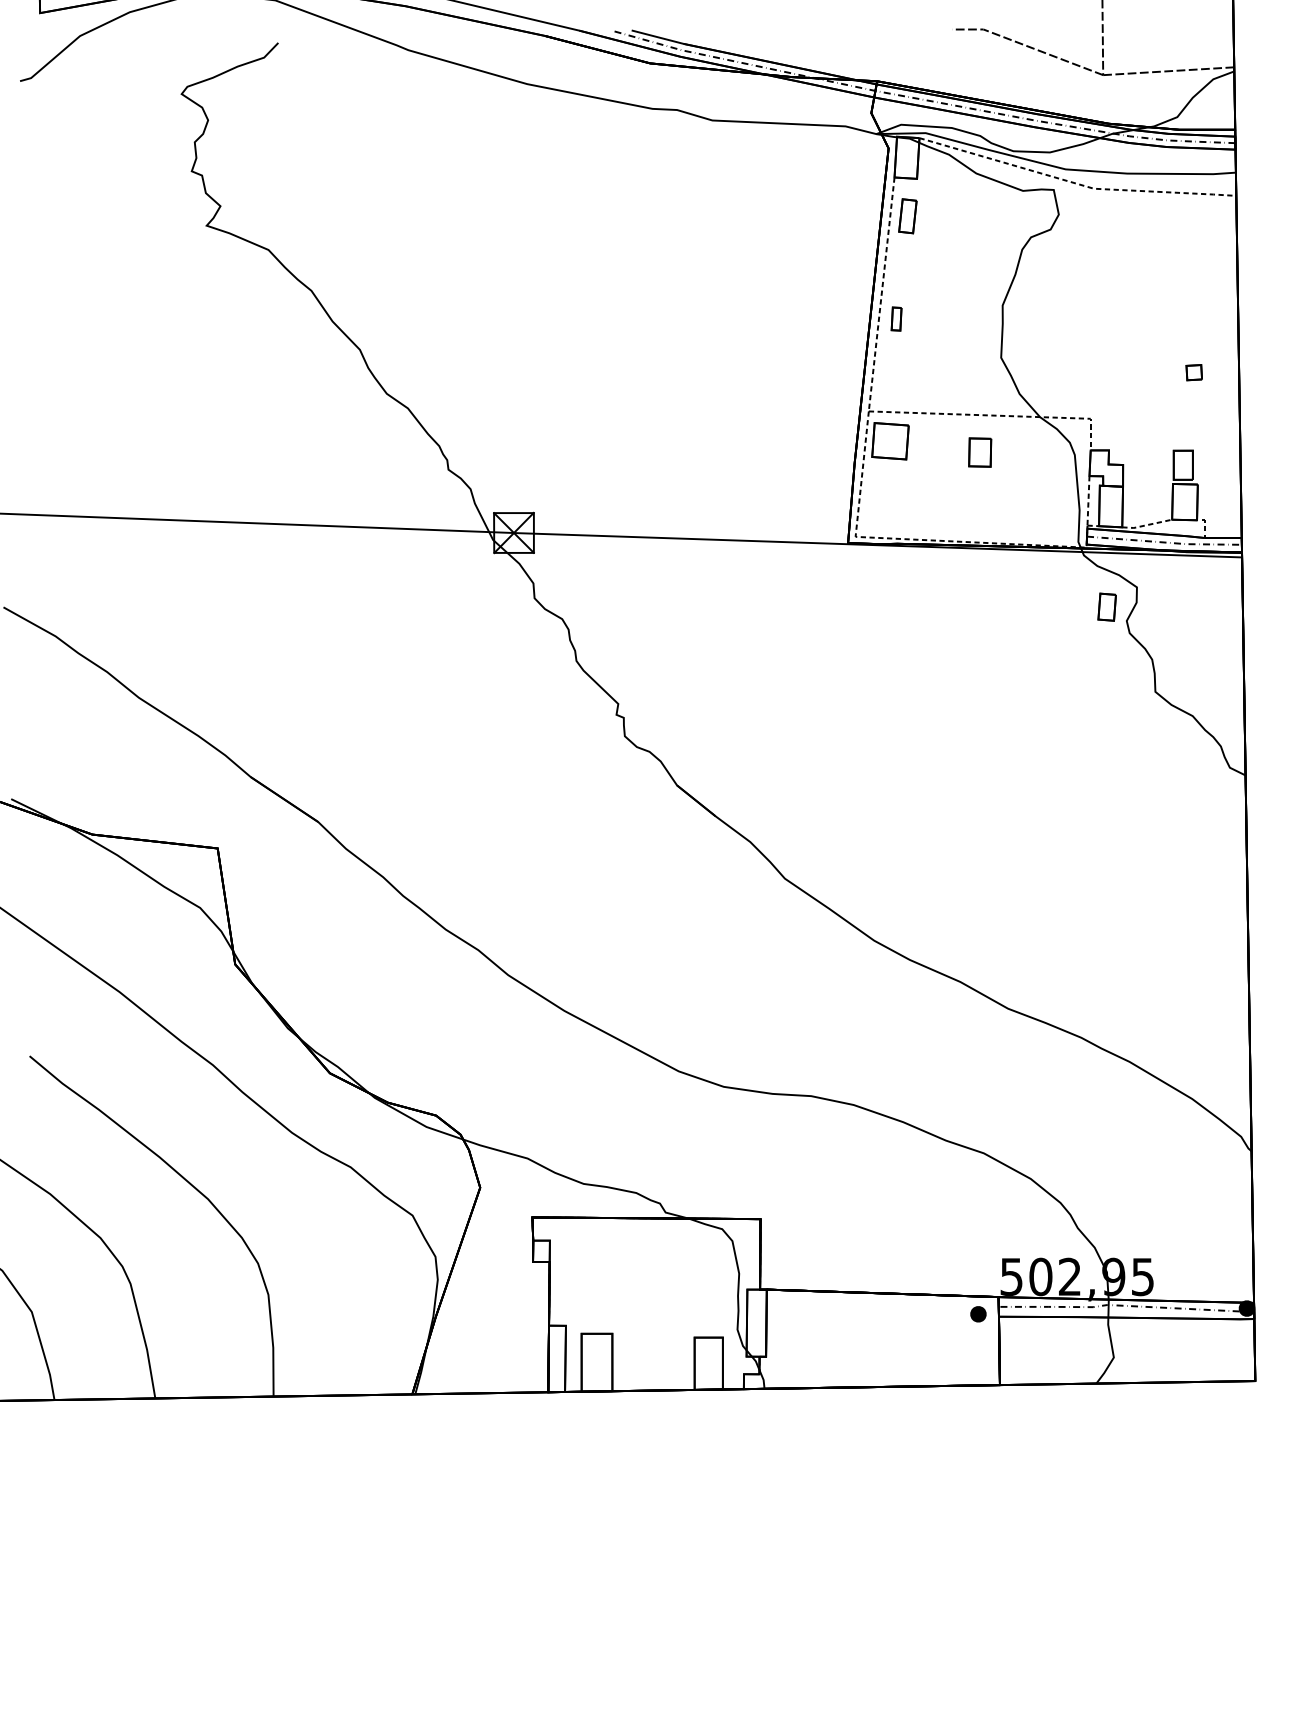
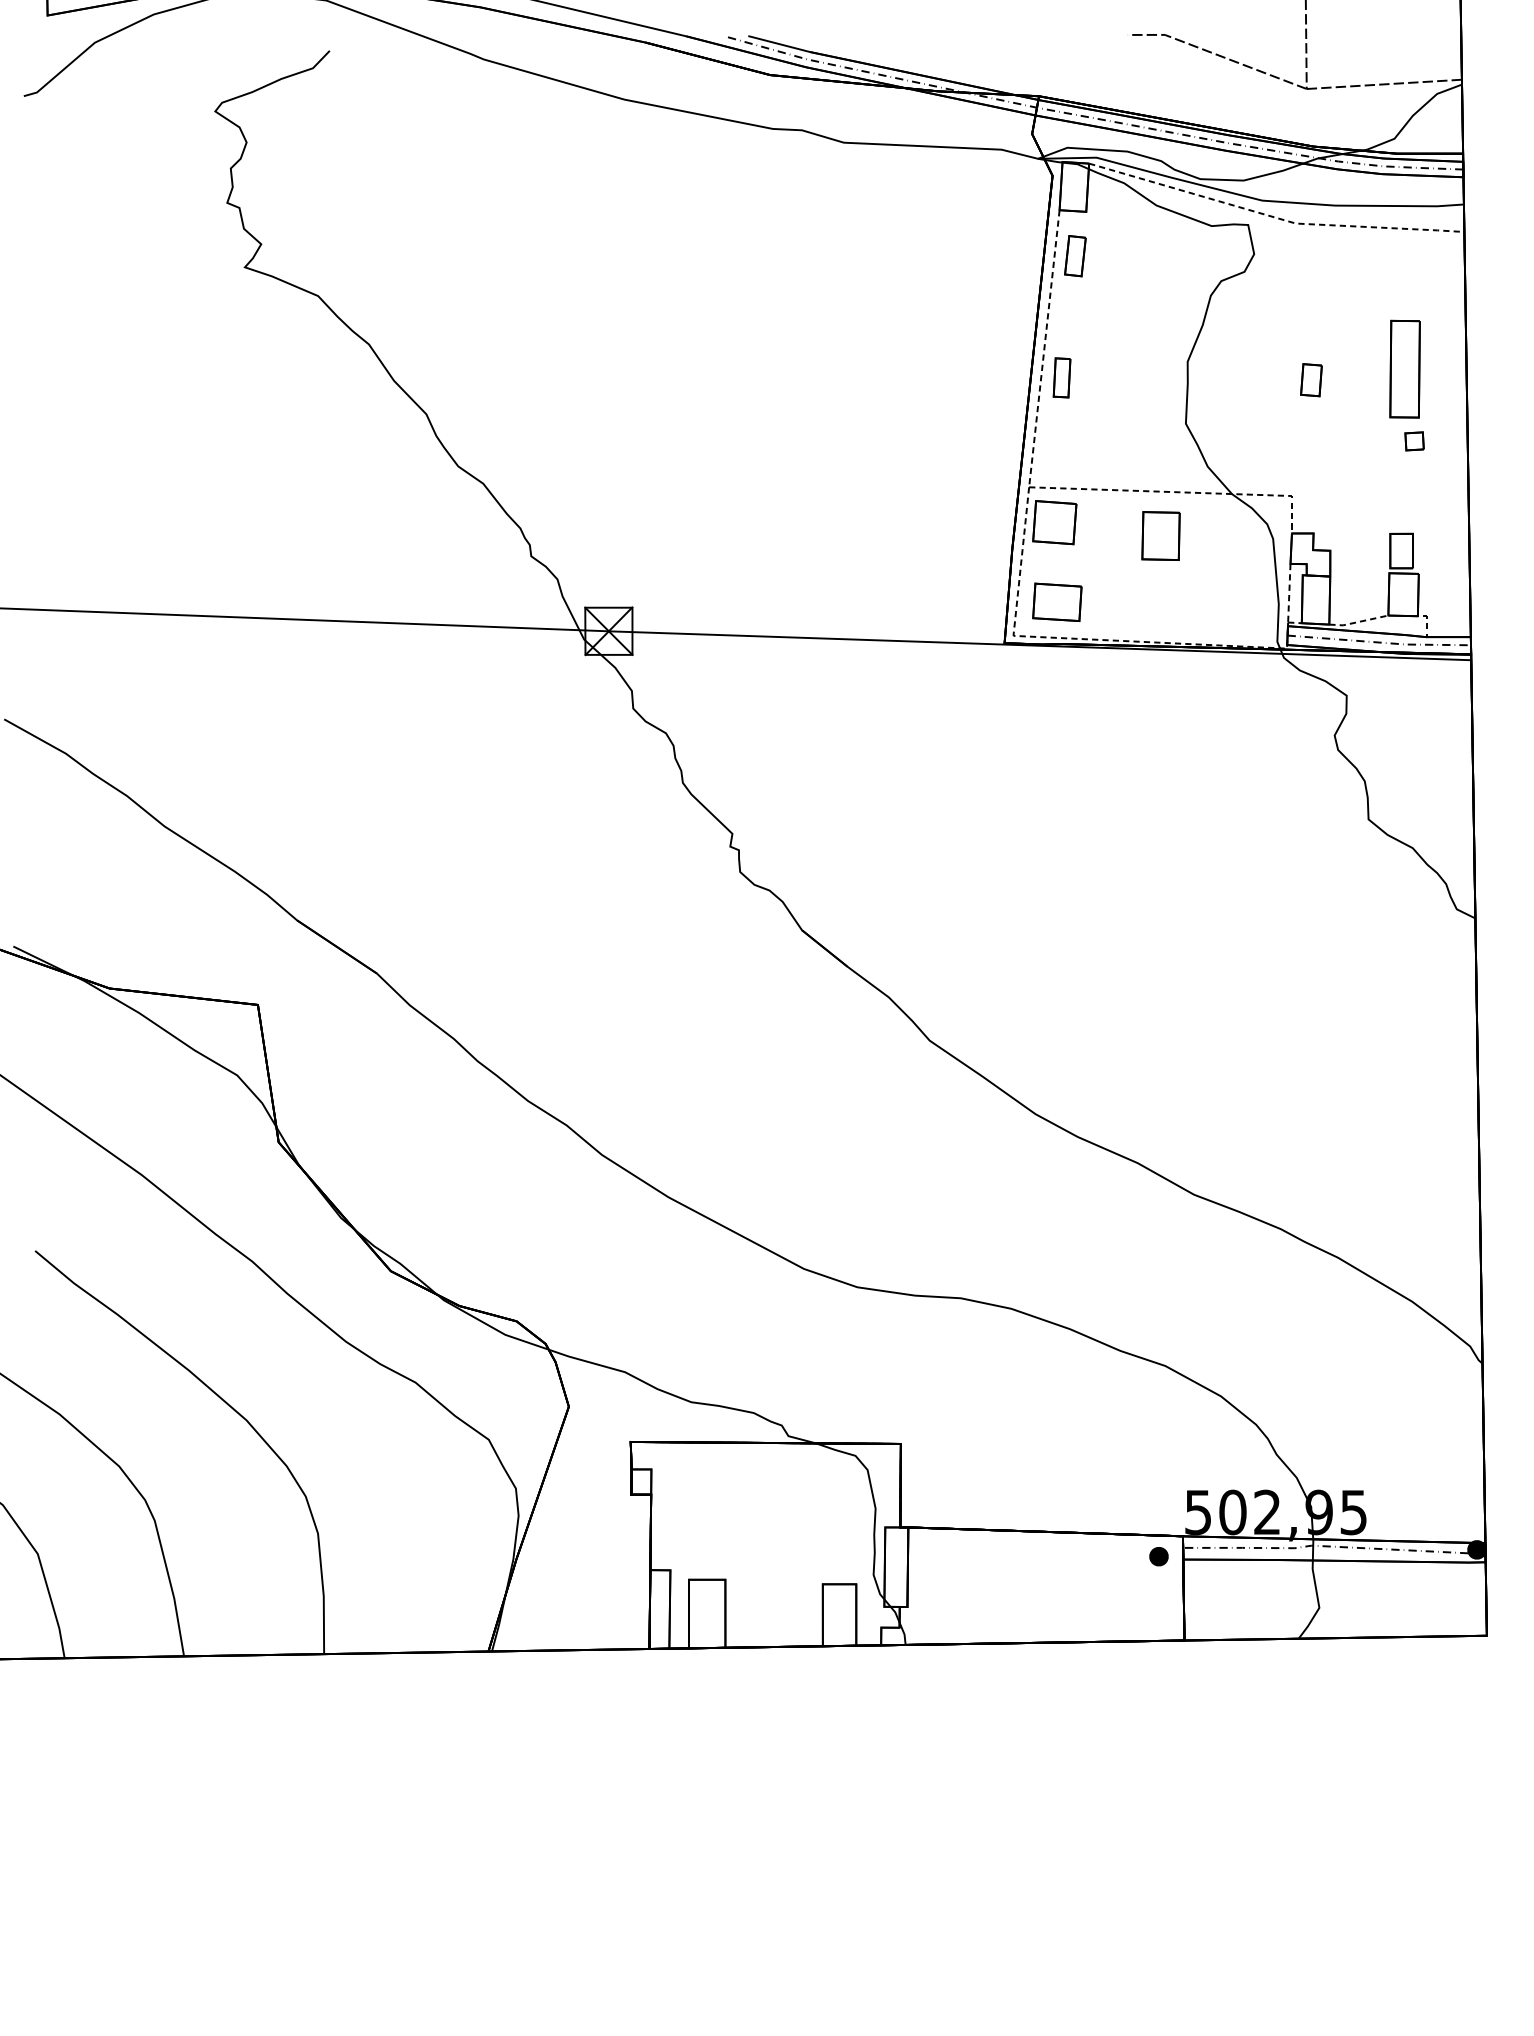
part: (1185, 311) -> (1404, 368), added
part: (896, 318) -> (1061, 377), size x1.43
part: (979, 452) -> (1160, 535), size x1.43
part: (892, 507) -> (1057, 601), added
part: (1107, 607) -> (1311, 380), moved

